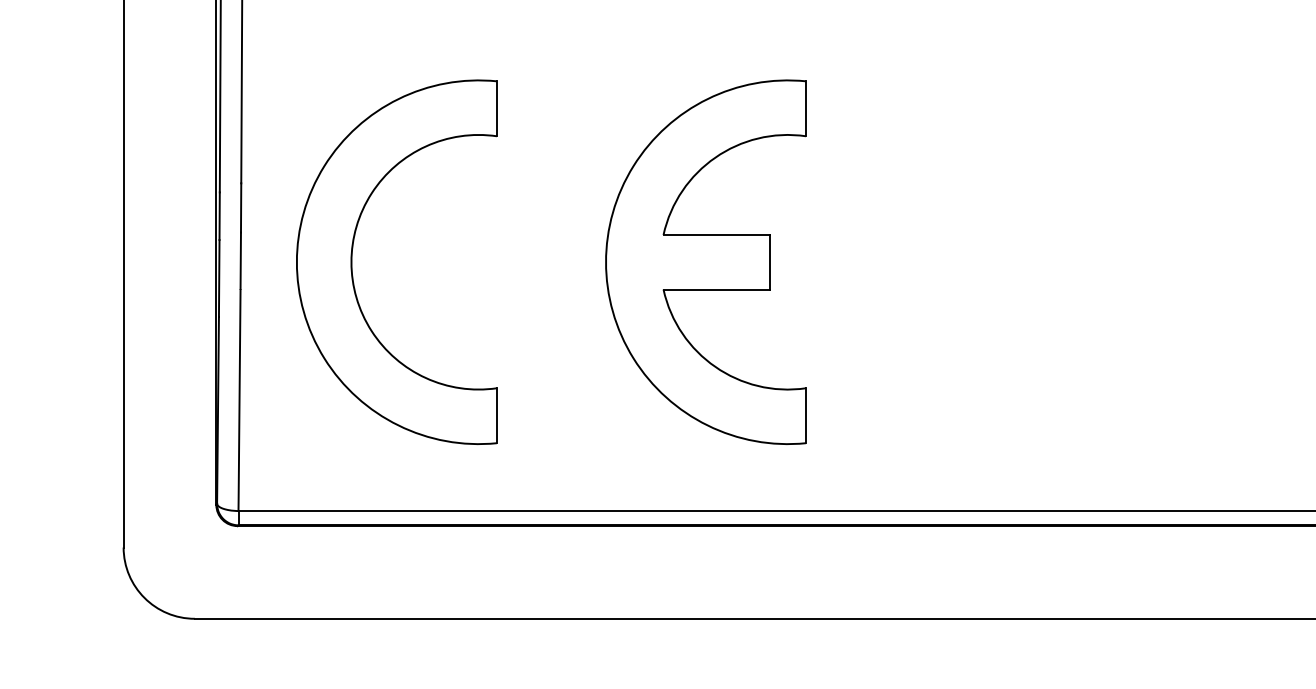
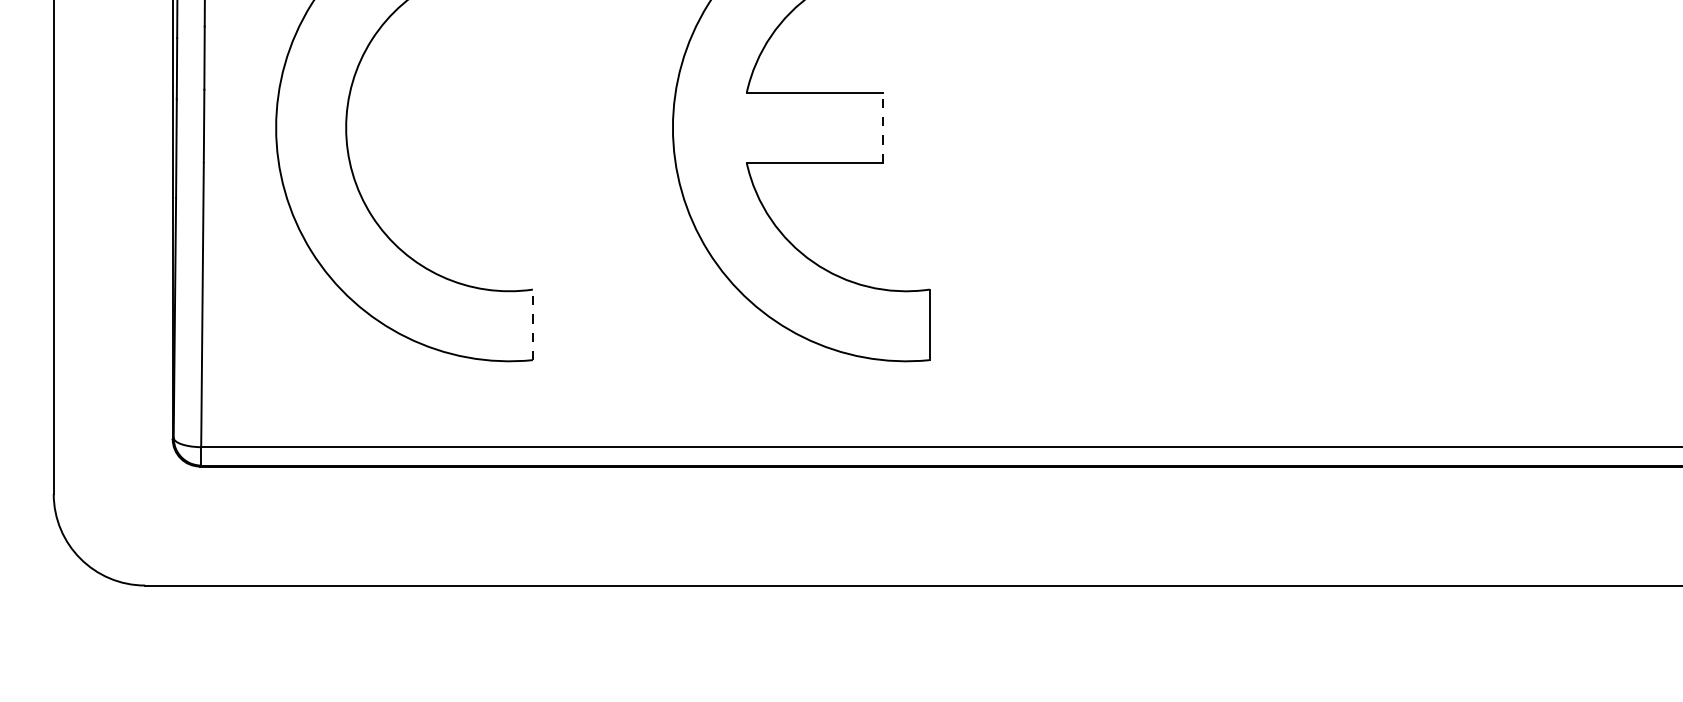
line: (769, 261) -> (882, 126), solid -> dashed
line: (496, 415) -> (532, 324), solid -> dashed

